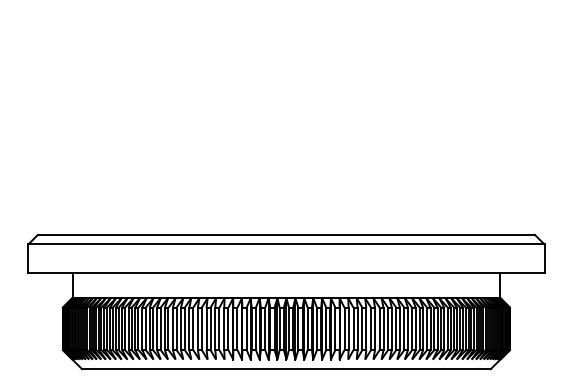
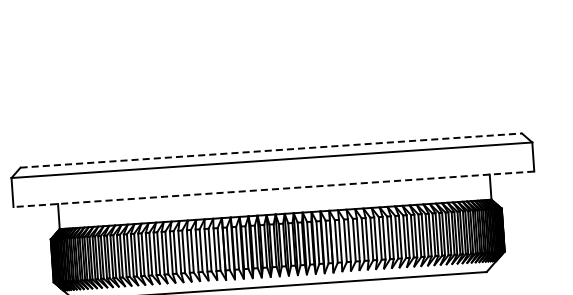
line: (286, 234) -> (271, 150), solid -> dashed
line: (285, 273) -> (272, 189), solid -> dashed

